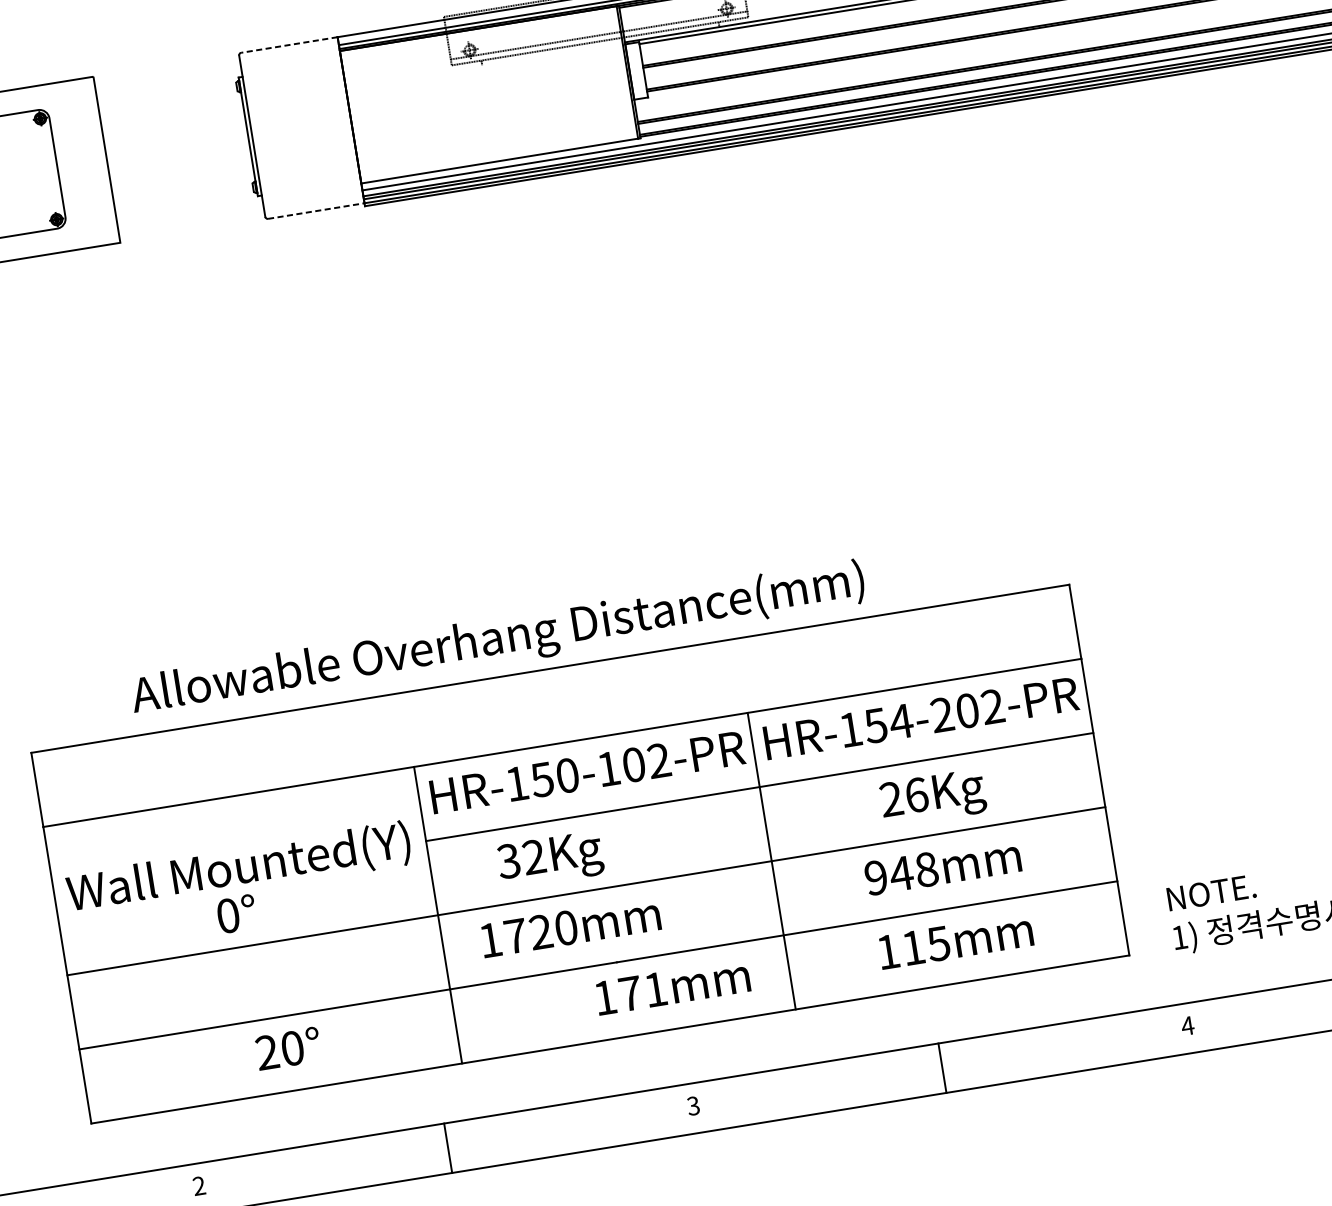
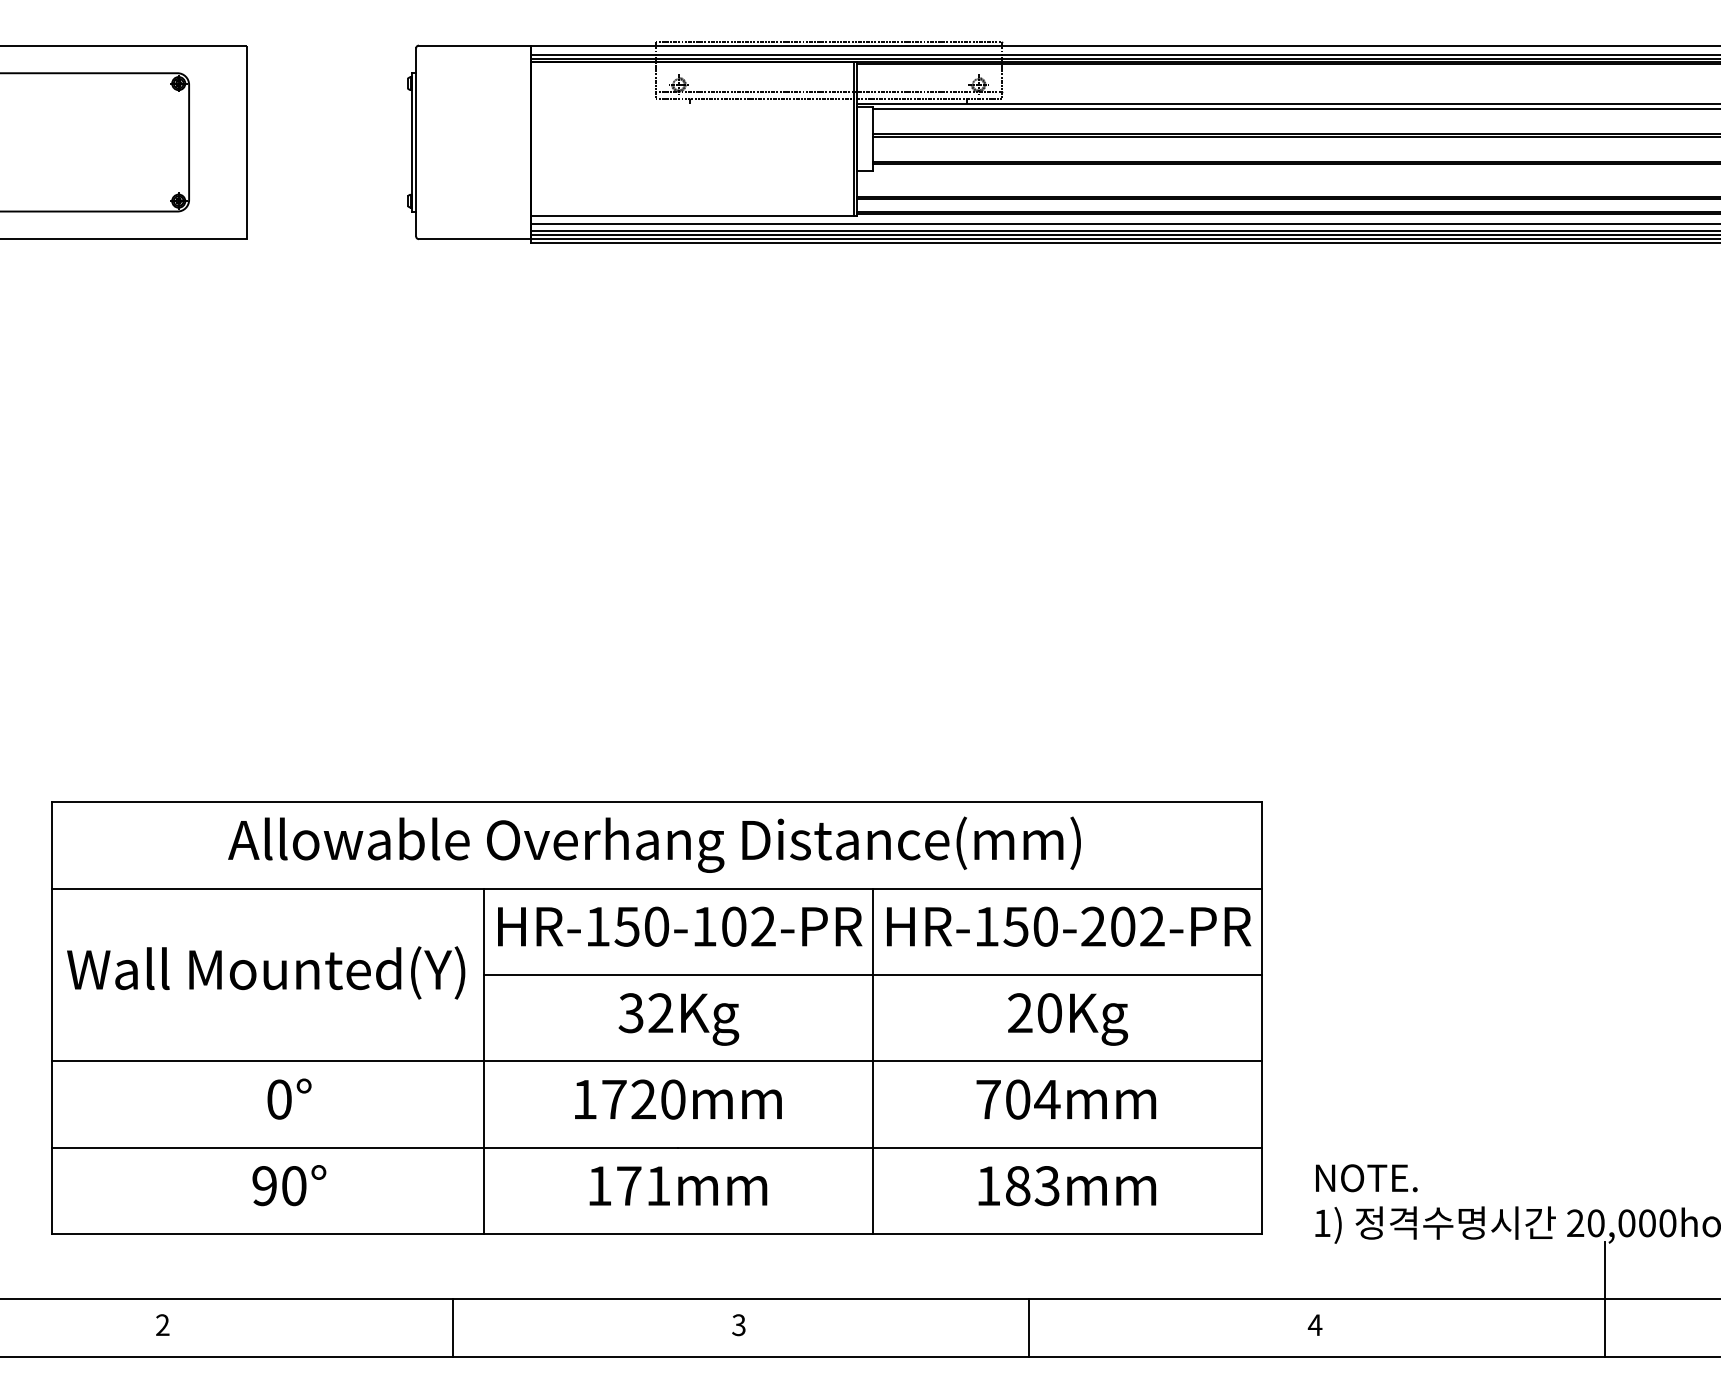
line: (288, 45) -> (474, 45), dashed -> solid
line: (316, 211) -> (475, 239), dashed -> solid
text: (497, 640) -> (654, 844), moved
text: (901, 721) -> (1045, 926), HR-154-202-PR -> HR-150-202-PR
text: (916, 795) -> (1049, 1013), 26Kg -> 20Kg
text: (550, 860) -> (678, 1019), moved
text: (901, 873) -> (1018, 1099), 948mm -> 704mm
text: (236, 913) -> (289, 1098), moved
text: (570, 927) -> (678, 1099), moved
text: (926, 946) -> (1032, 1186), 115mm -> 183mm
text: (672, 986) -> (678, 1185), moved
text: (267, 1052) -> (264, 1186), 20° -> 90°

